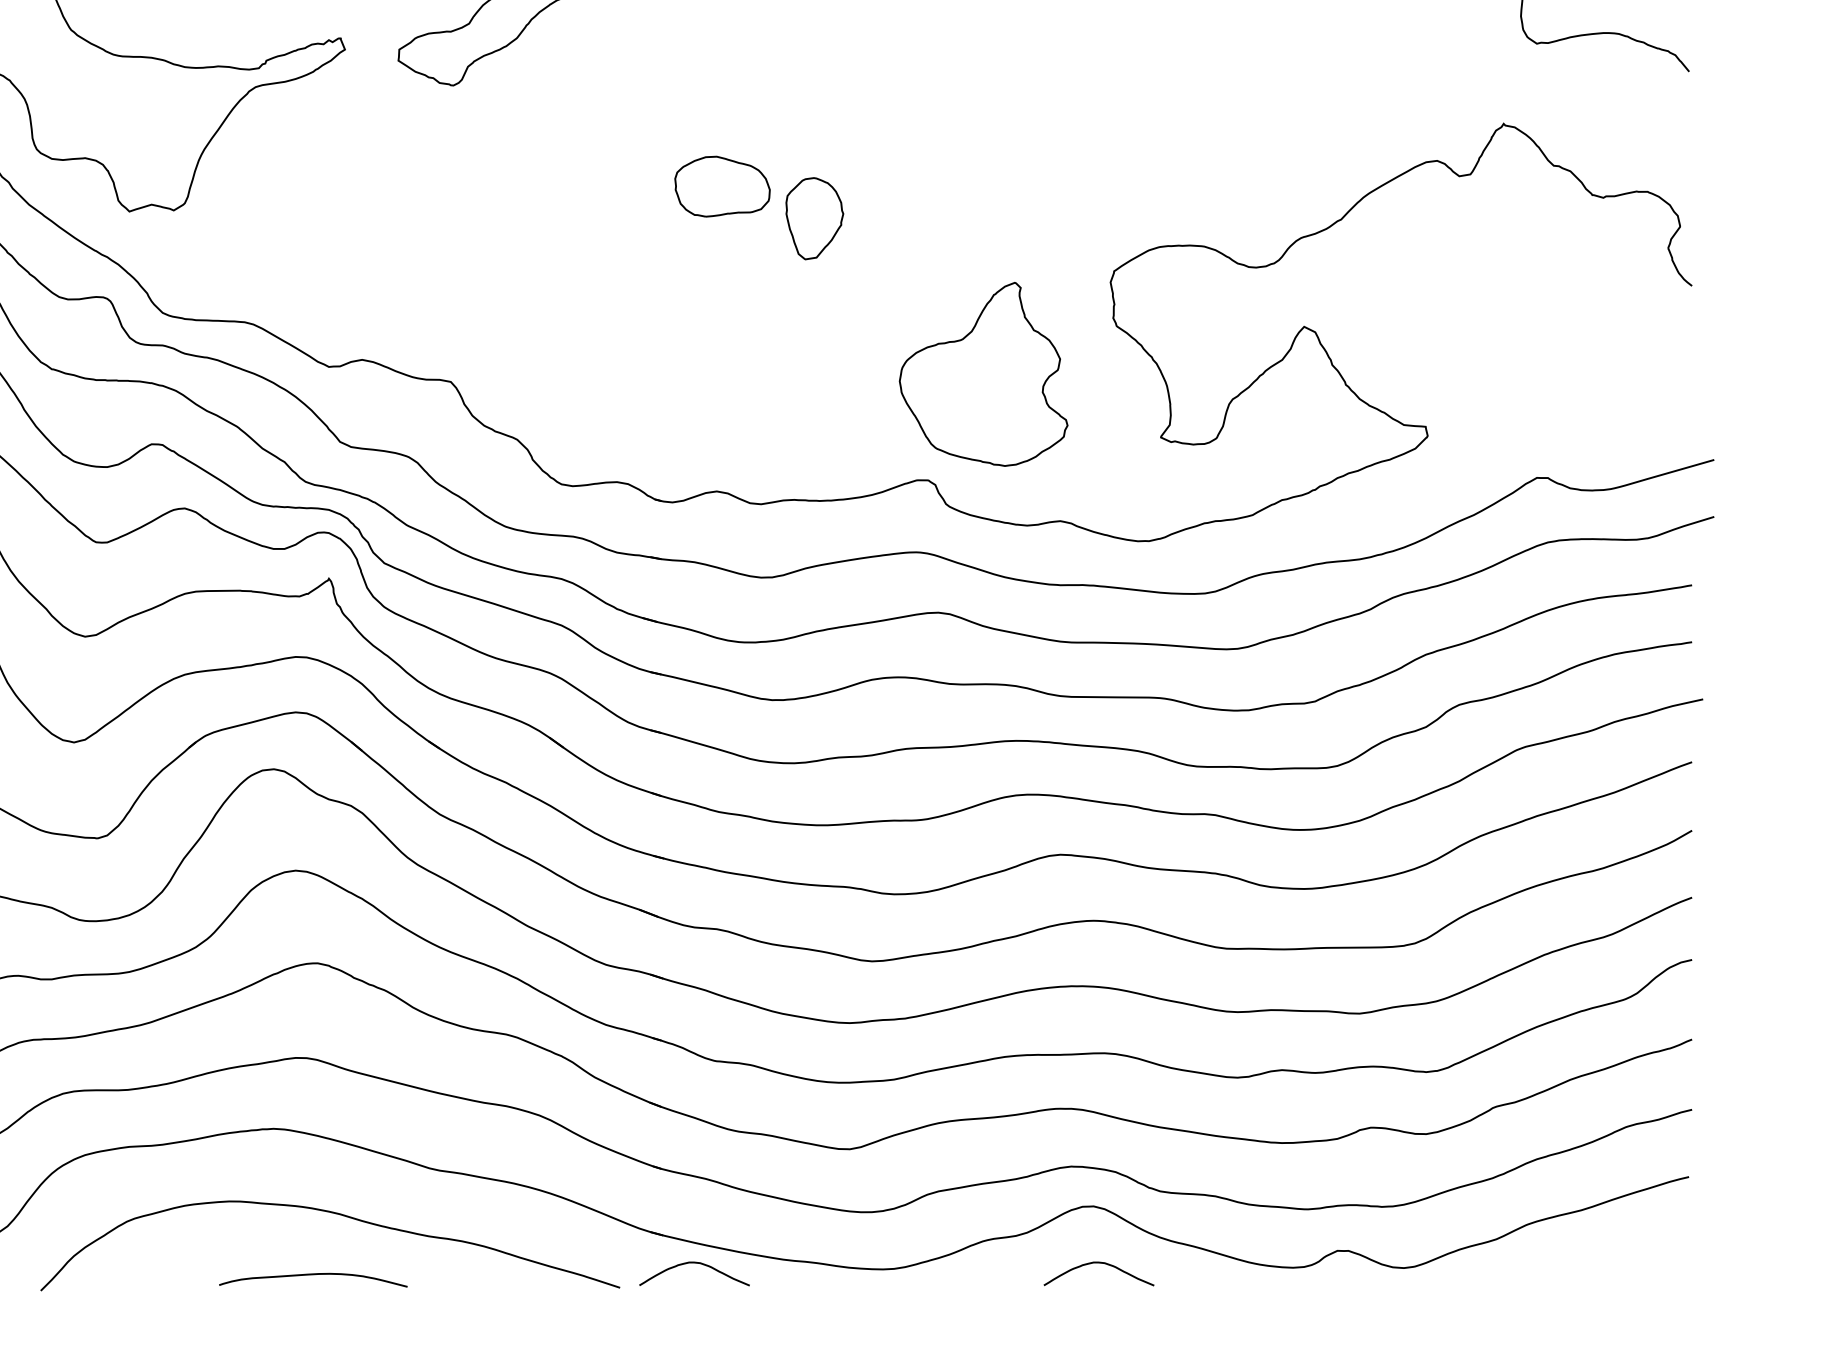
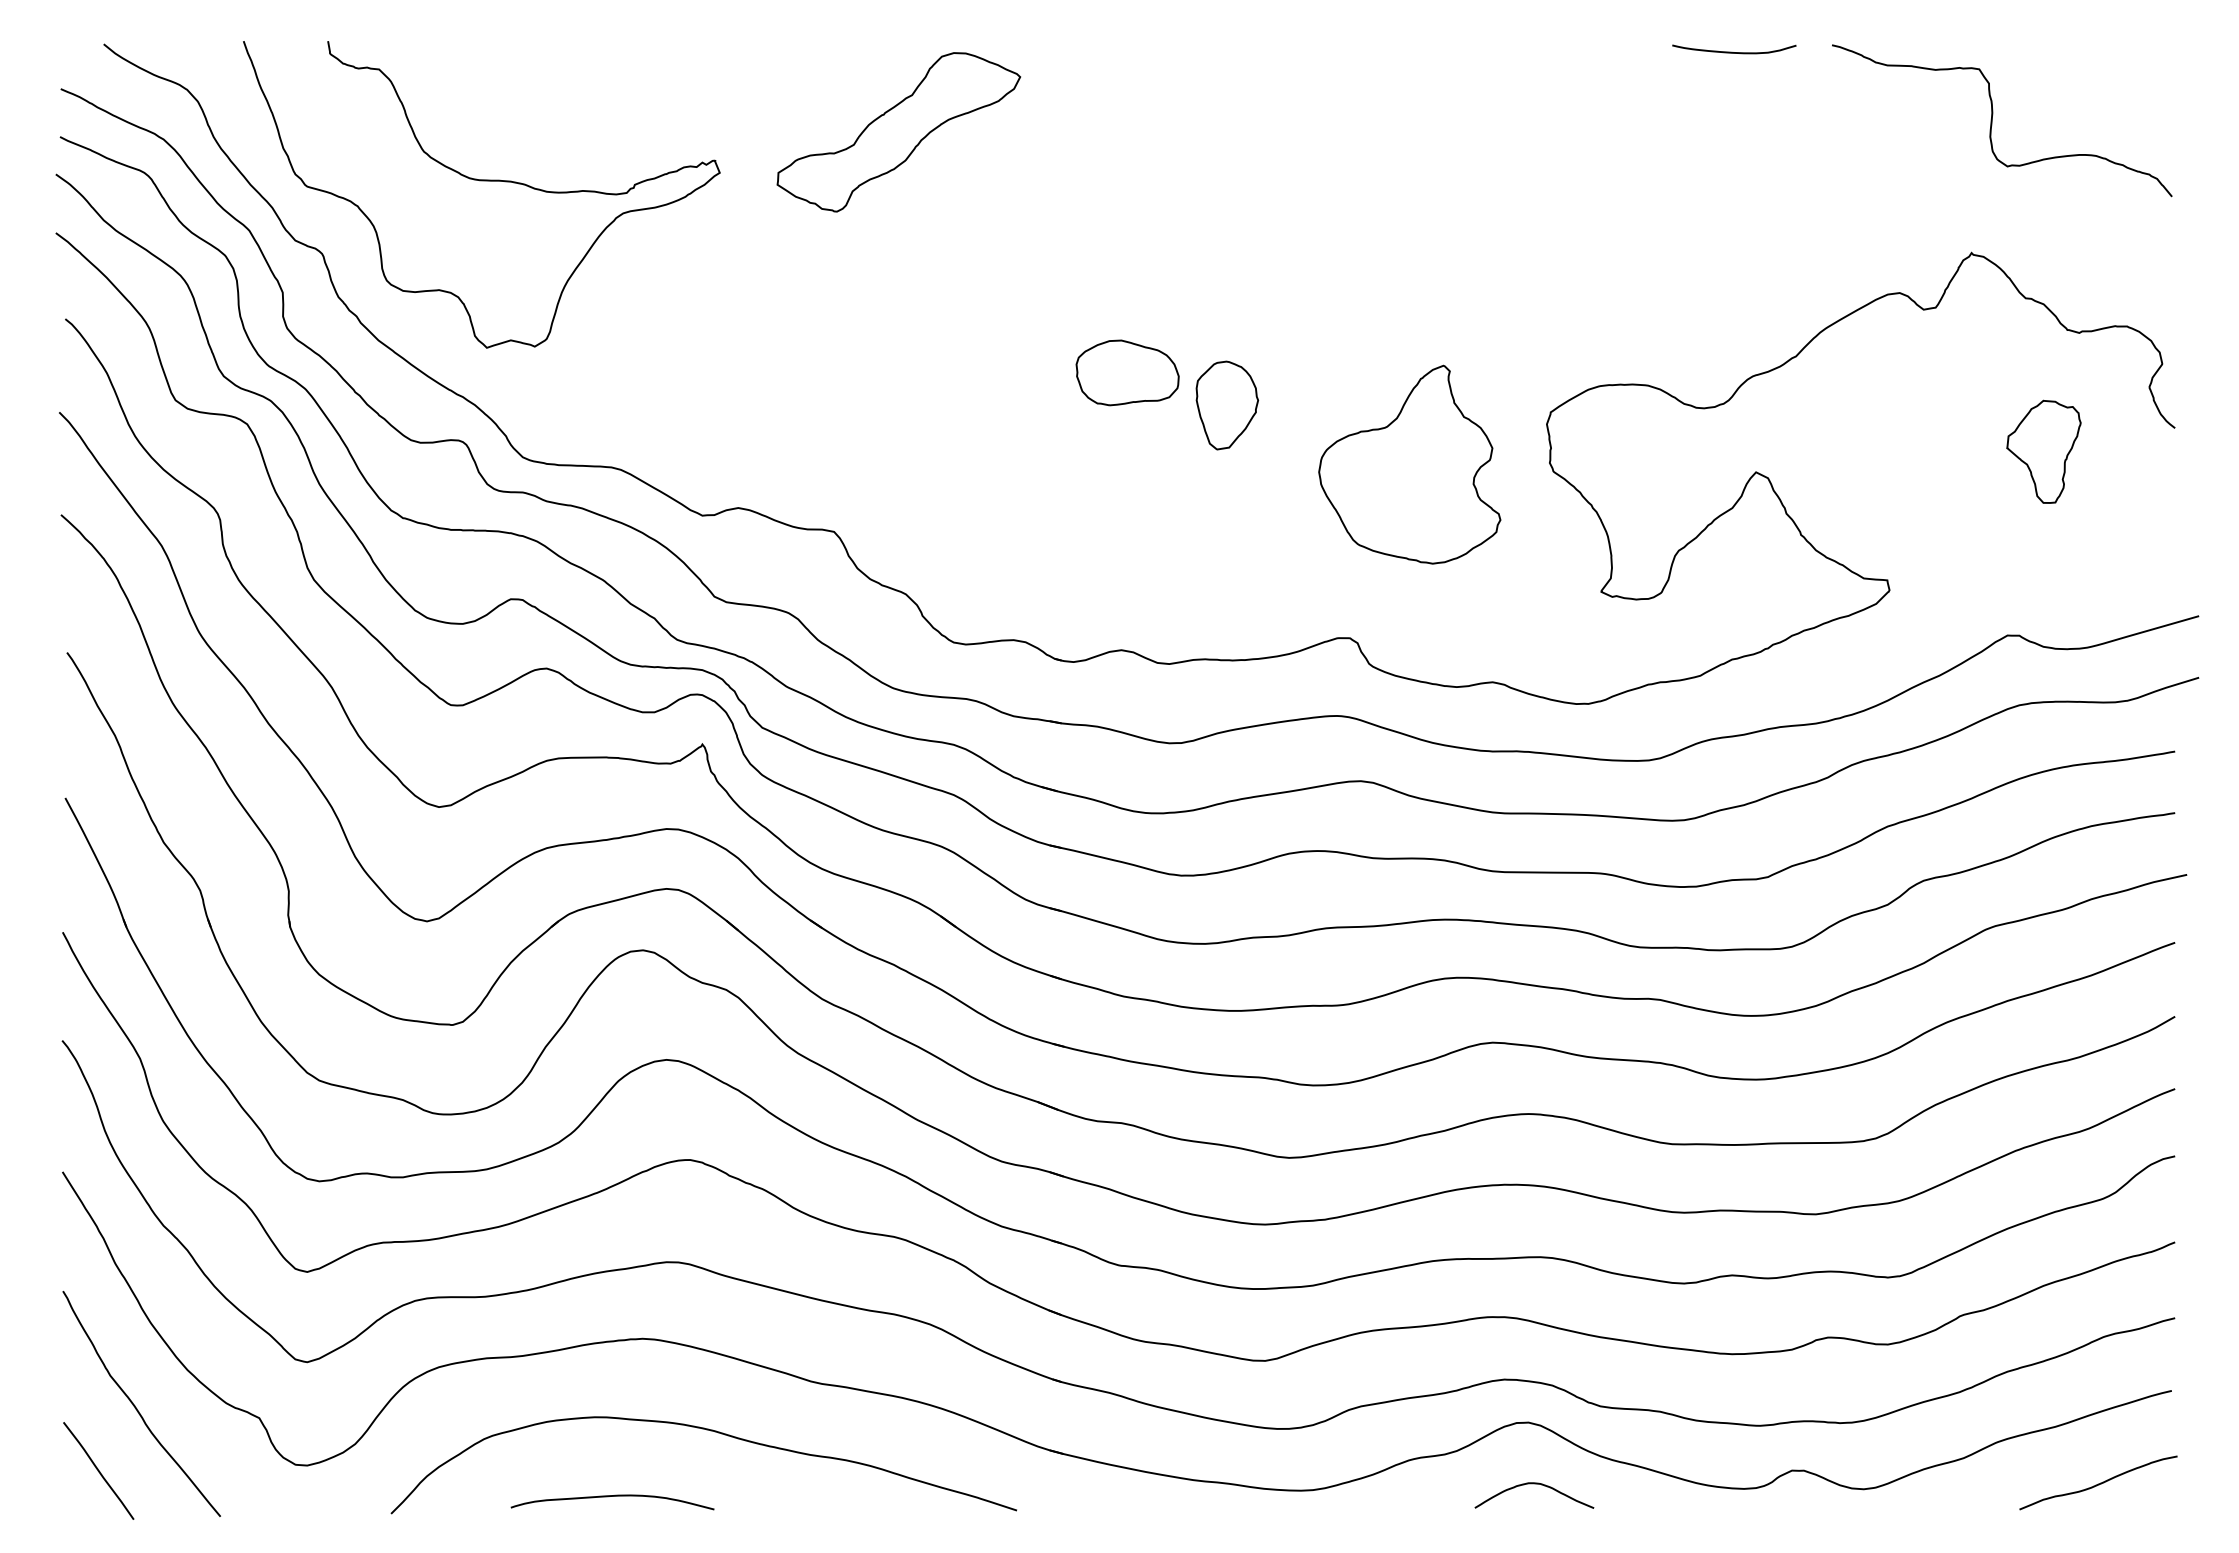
part: (722, 186) -> (1127, 372), moved
part: (814, 218) -> (1227, 405), moved
part: (1570, 307) -> (2043, 451), added
part: (983, 374) -> (1409, 464), moved
curve: (1621, 1262) -> (2098, 1483), added
curve: (694, 1263) -> (1097, 1484), removed
curve: (313, 1274) -> (612, 1496), moved

